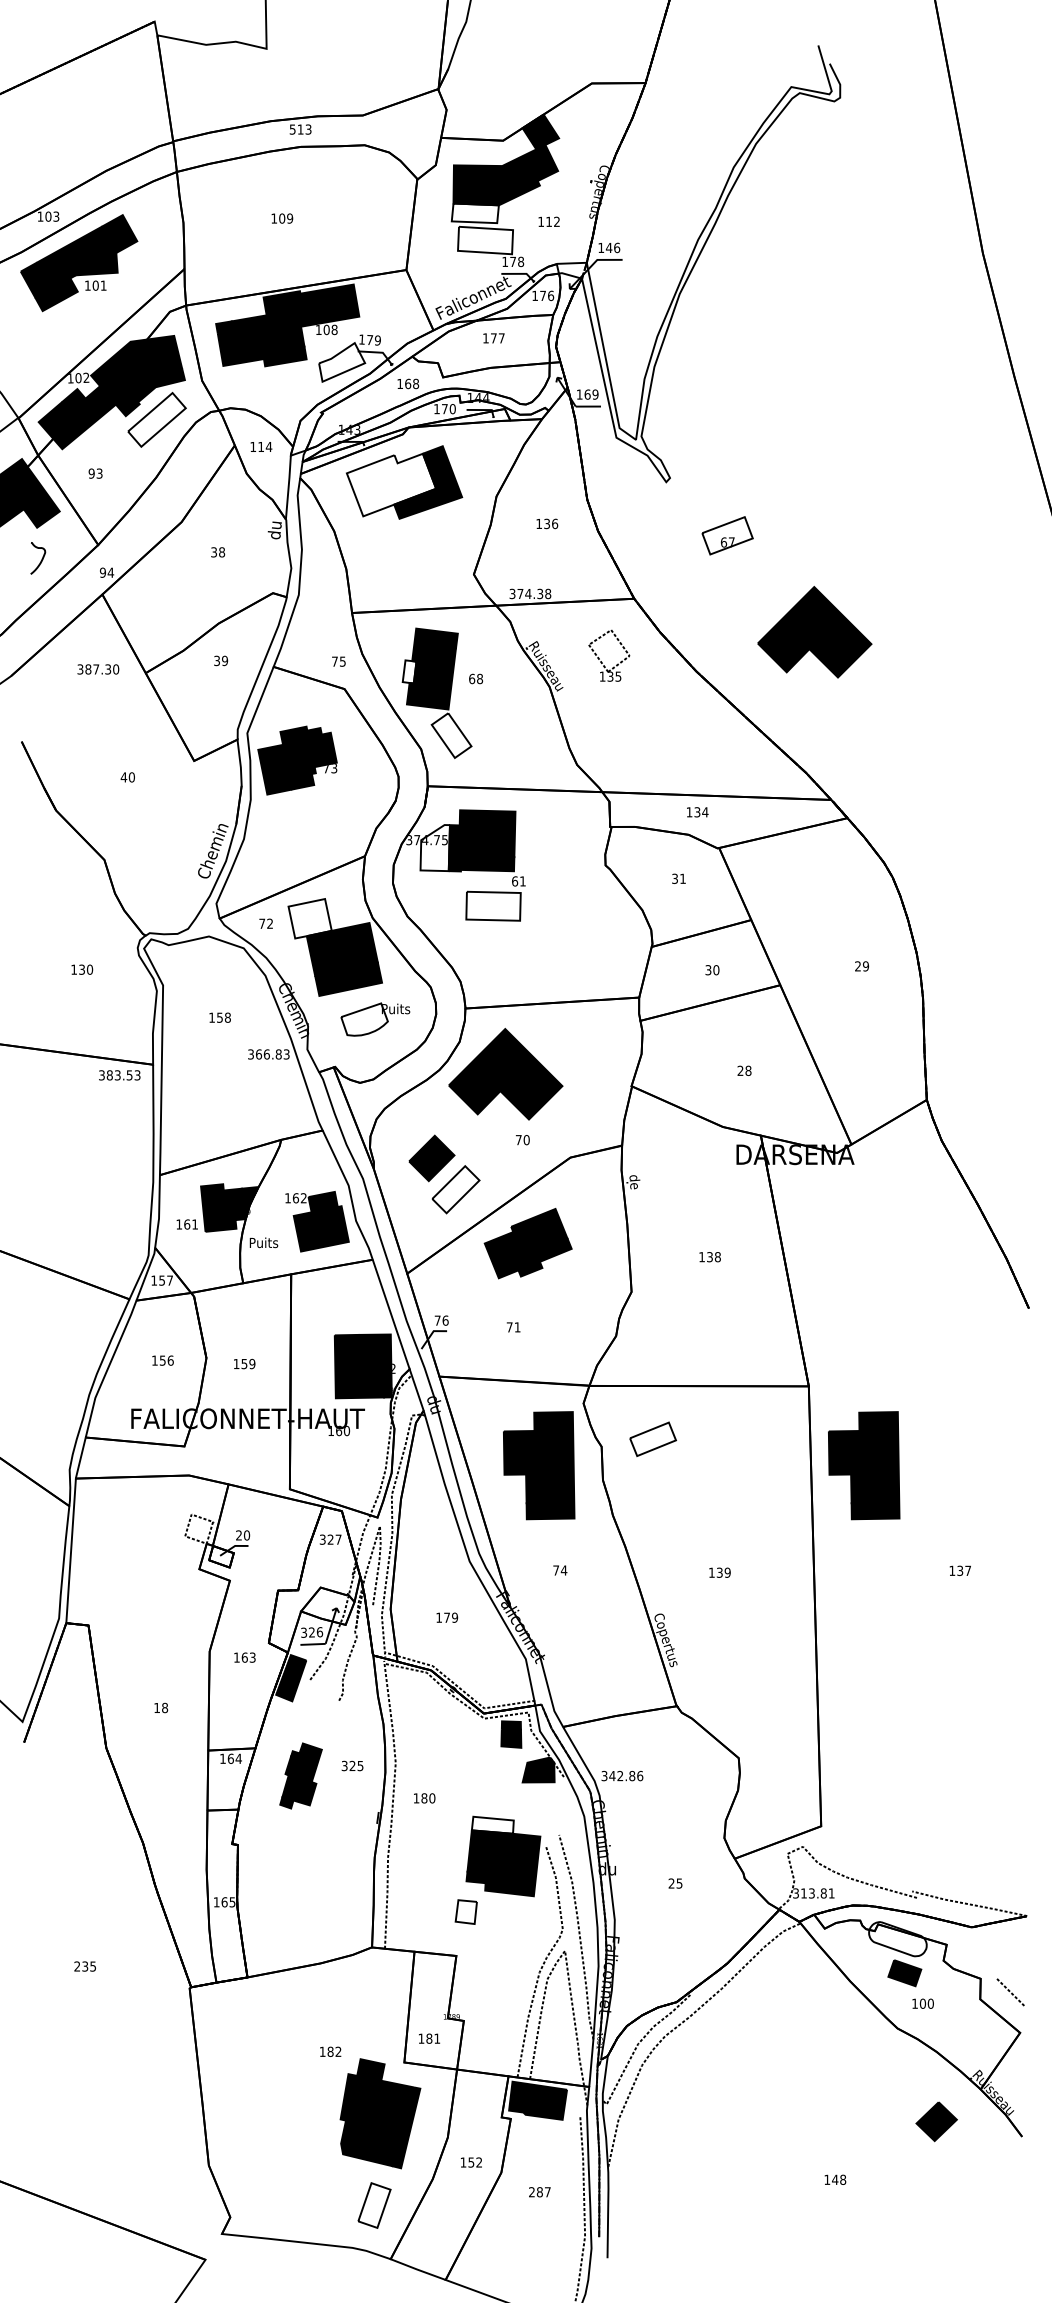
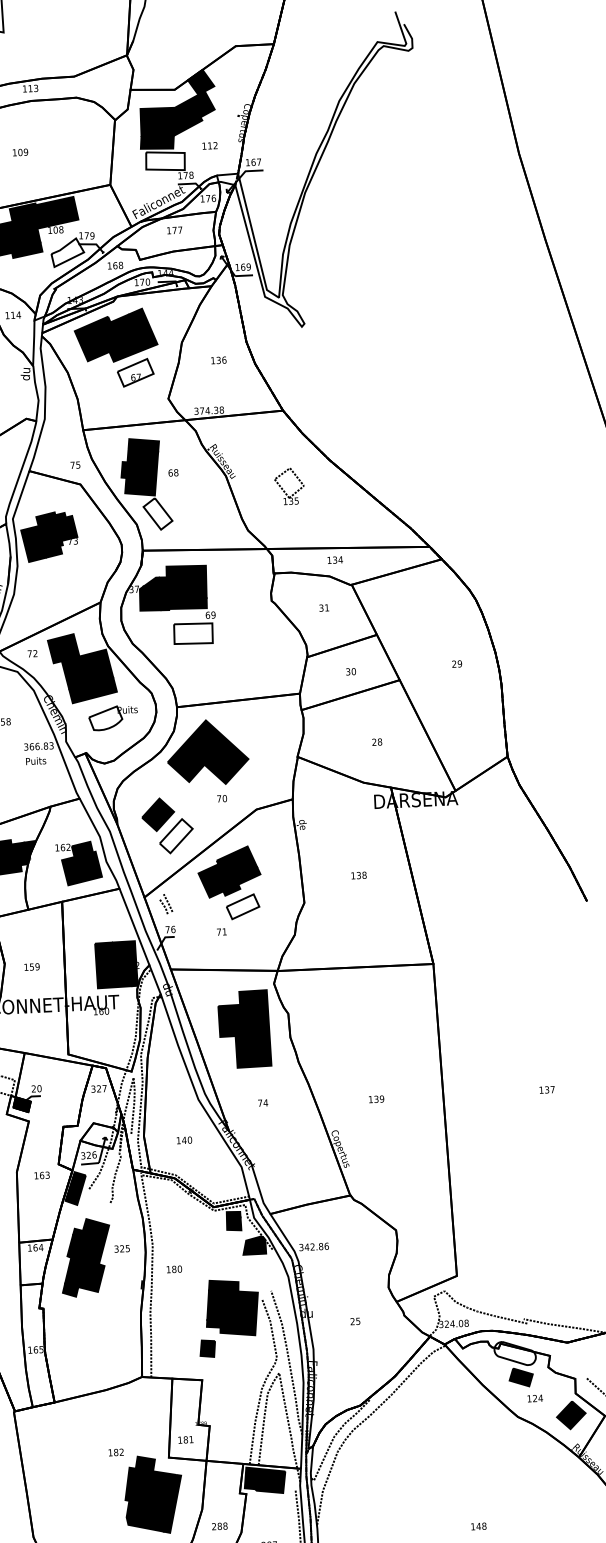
text: (292, 129) -> (24, 88), 513 -> 113
fill: (474, 213) -> (156, 142), added
text: (612, 247) -> (255, 161), 146 -> 167
fill: (391, 484) -> (106, 337), added
part: (727, 535) -> (135, 372), moved
part: (814, 632) -> (412, 428), removed
part: (602, 662) -> (284, 491), moved
fill: (409, 671) -> (125, 469), added
fill: (434, 848) -> (149, 594), added
text: (522, 881) -> (213, 615), 61 -> 69
fill: (309, 918) -> (63, 648), added
text: (263, 1242) -> (35, 760), moved
part: (437, 1284) -> (166, 904), added
part: (652, 1438) -> (242, 906), moved
part: (864, 1465) -> (475, 1018), removed
fill: (221, 1556) -> (22, 1104), added
text: (450, 1617) -> (186, 1140), 179 -> 140
part: (300, 1775) -> (85, 1257), size x1.67
fill: (492, 1824) -> (223, 1285), added
text: (817, 1893) -> (456, 1323), 313.81 -> 324.08
fill: (465, 1912) -> (207, 1349), added
text: (926, 2003) -> (537, 1398), 100 -> 124
part: (936, 2121) -> (571, 1415), moved
text: (471, 2162) -> (219, 1526), 152 -> 288

